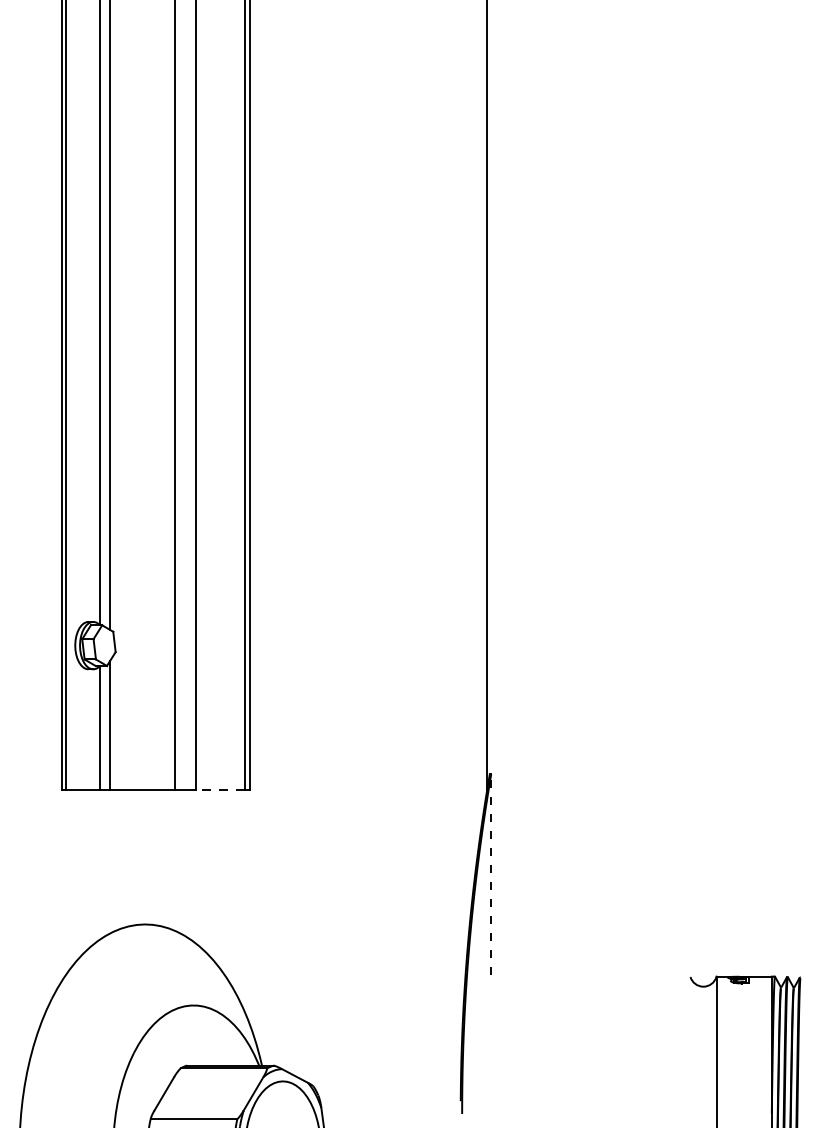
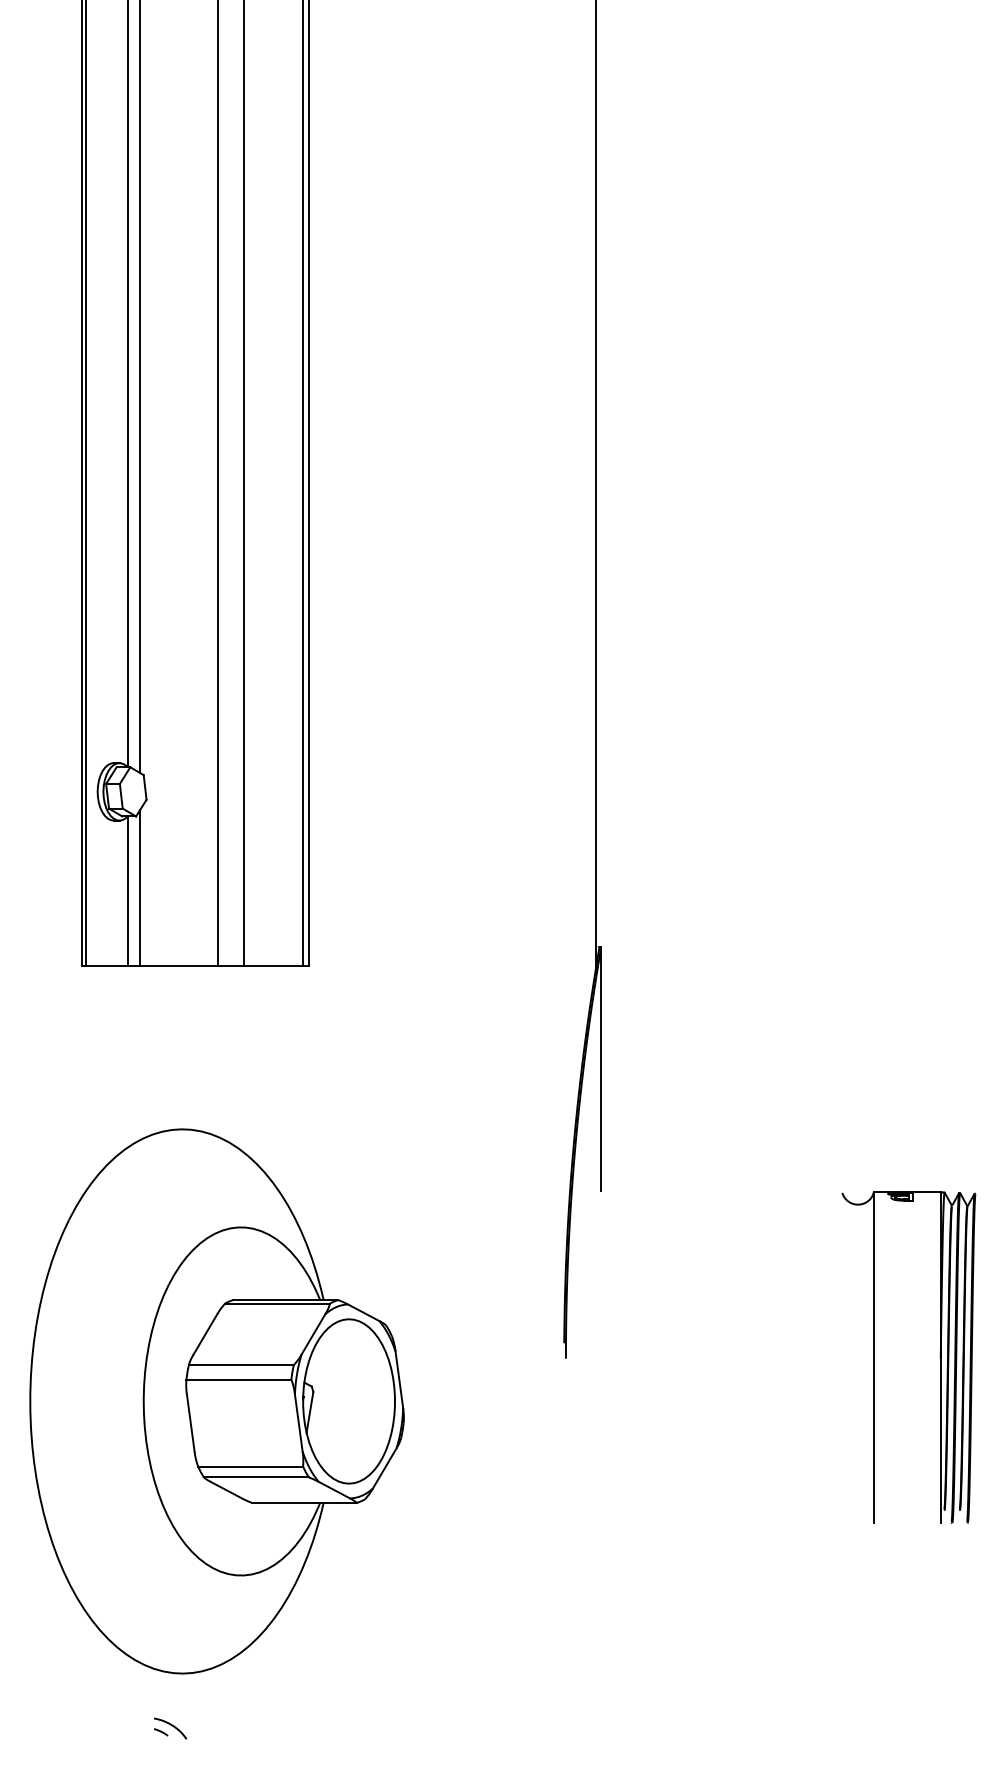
line: (220, 789) -> (273, 966), dashed -> solid
line: (491, 874) -> (601, 1068), dashed -> solid

